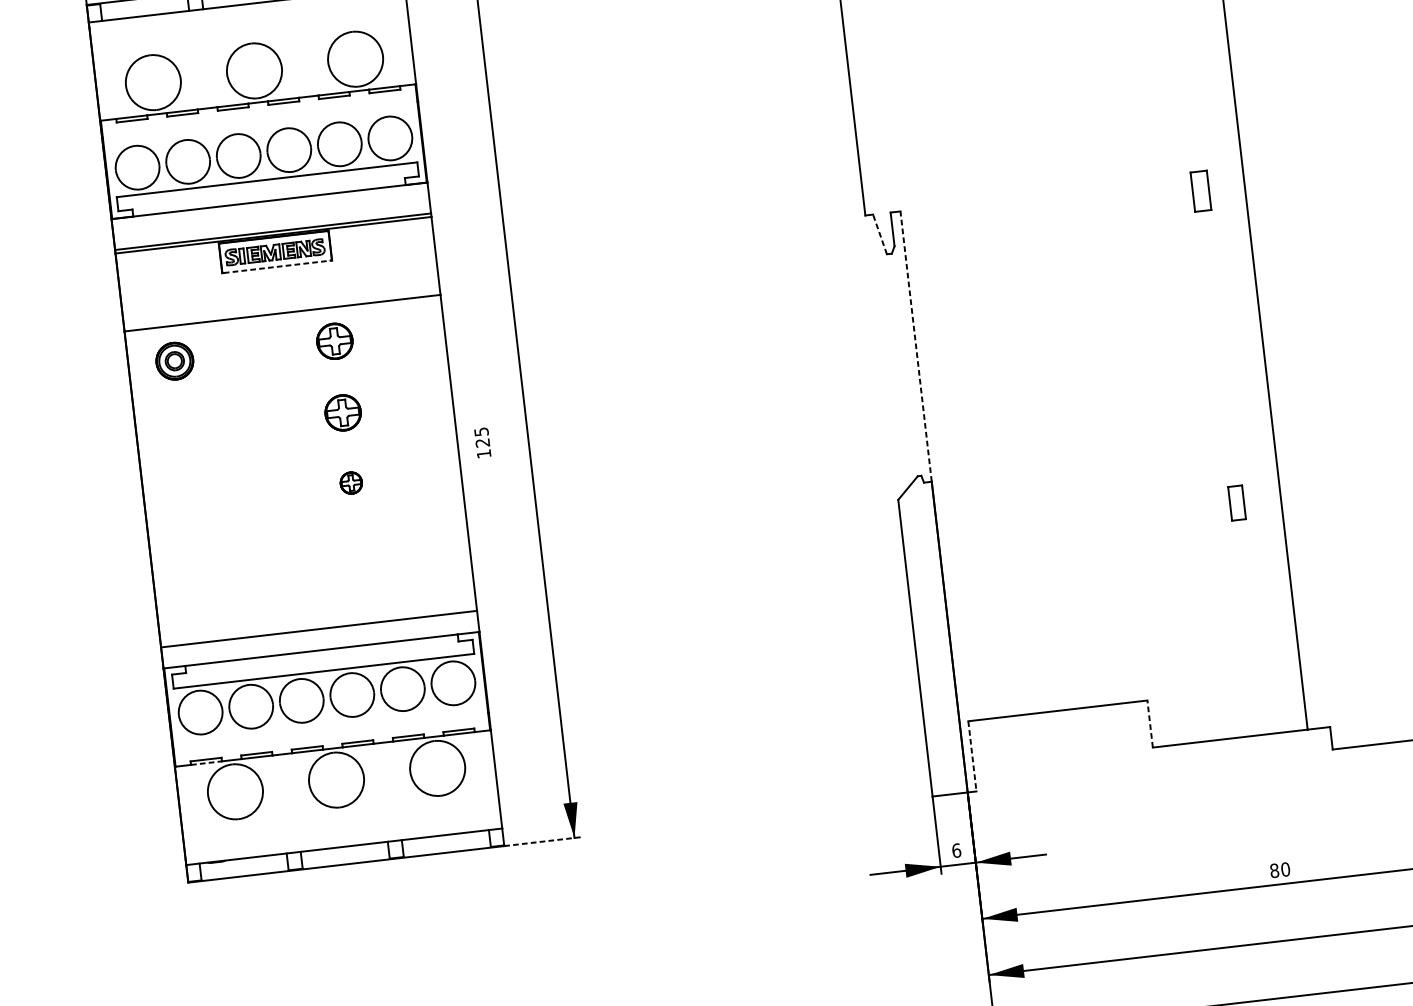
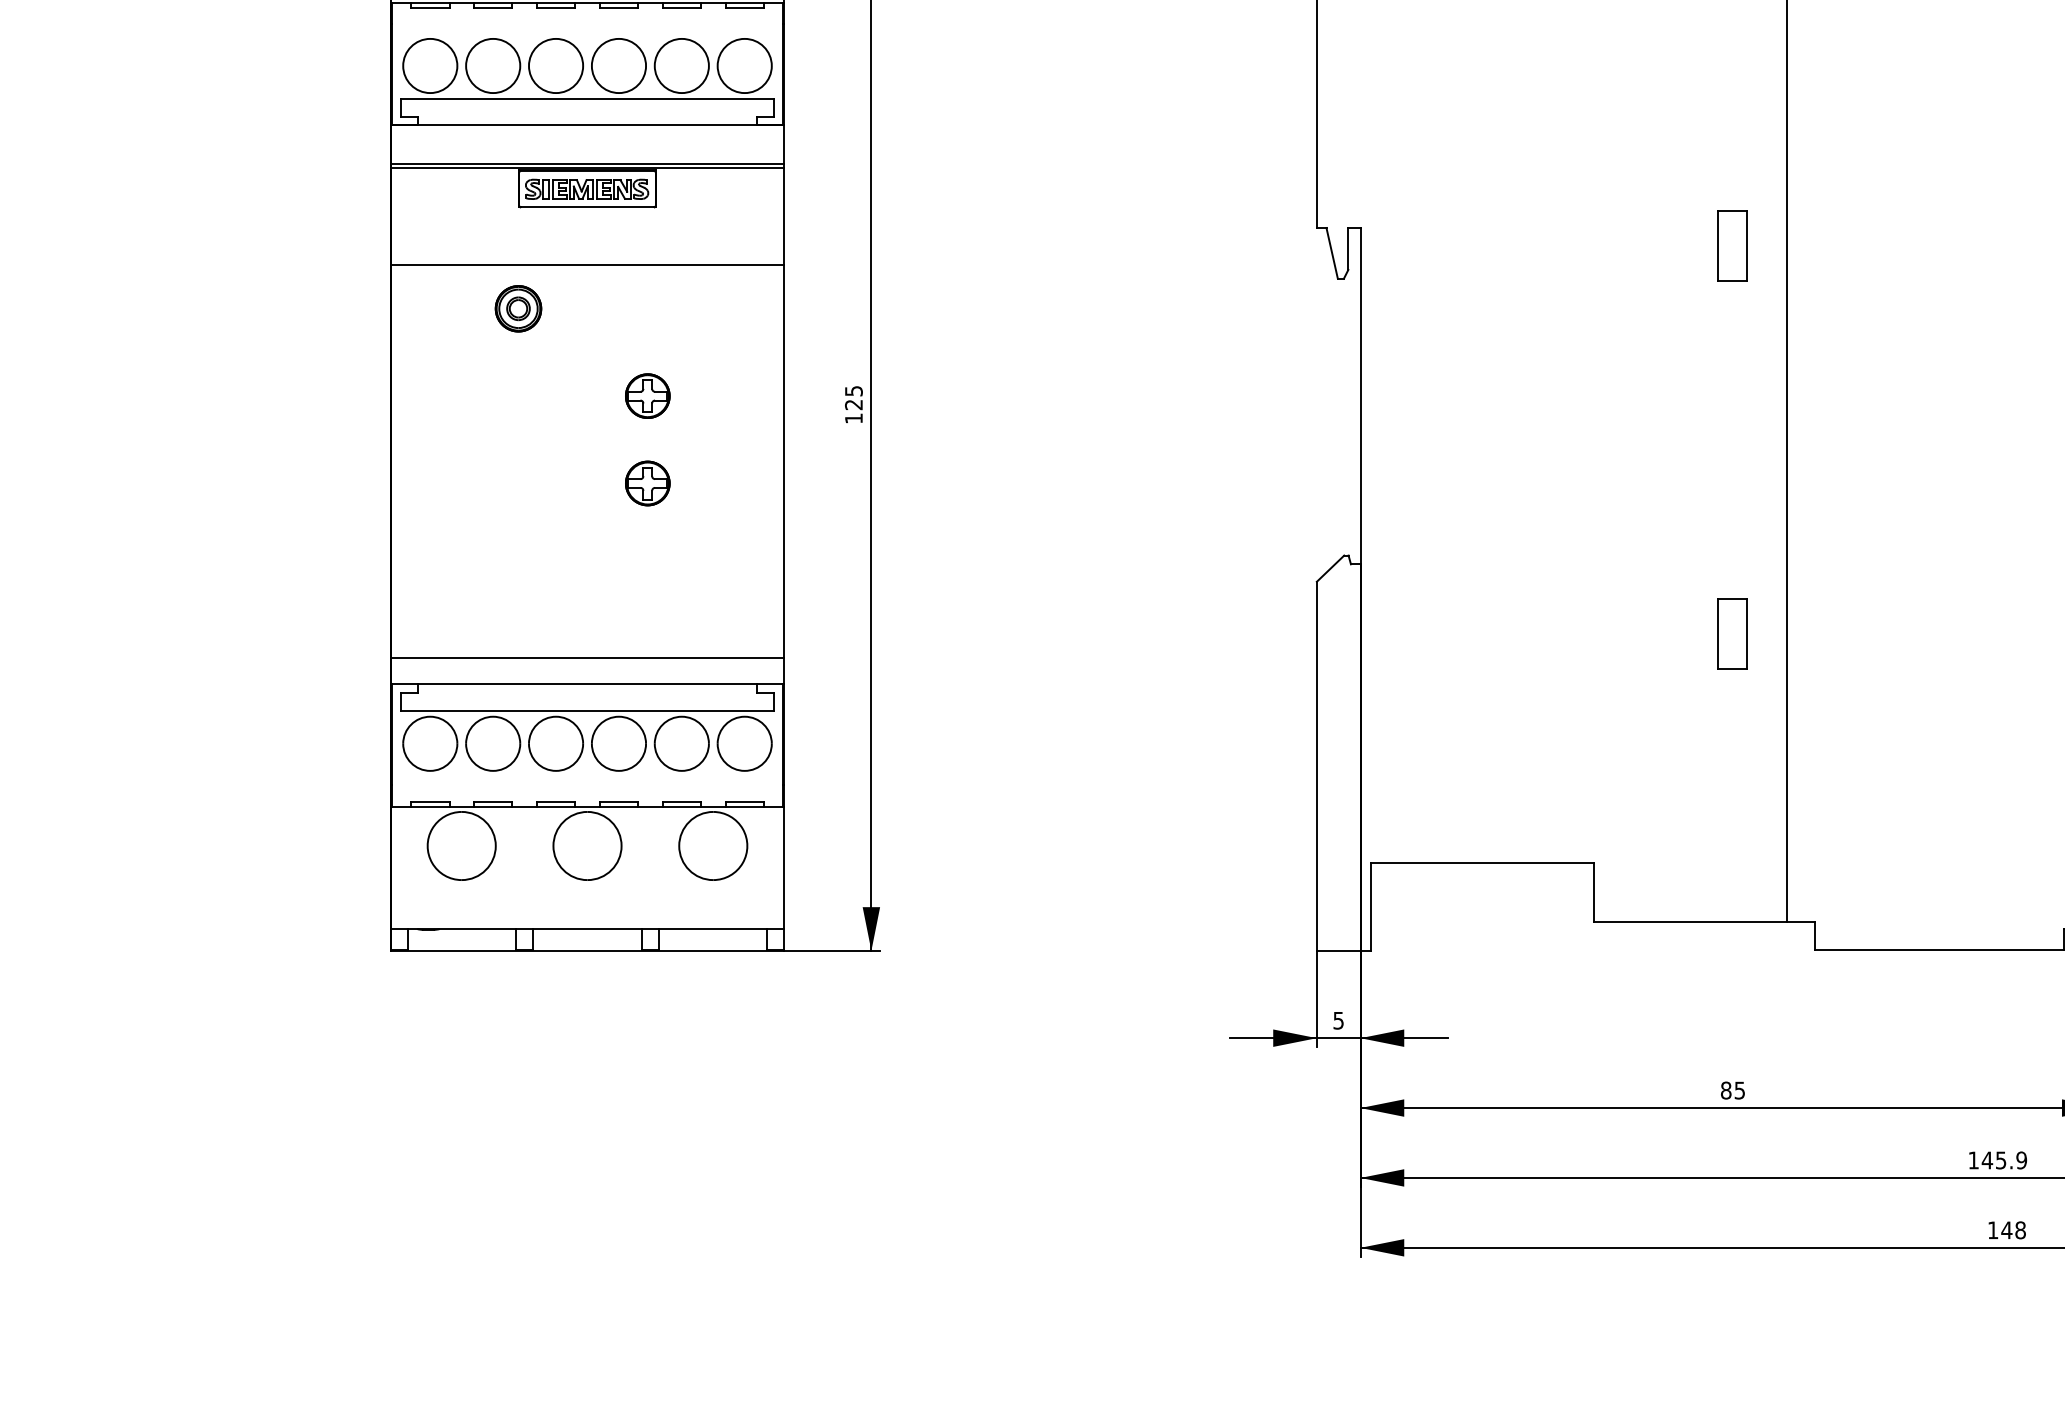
part: (1201, 190) -> (1732, 245), size x1.43
line: (880, 234) -> (1332, 253), dashed -> solid
line: (277, 266) -> (588, 207), dashed -> solid
part: (334, 340) -> (647, 306), removed
line: (916, 346) -> (1360, 395), dashed -> solid
part: (174, 360) -> (518, 308), moved
text: (482, 442) -> (853, 404), moved
part: (351, 483) -> (647, 483), size x1.67
part: (1237, 502) -> (1732, 633), size x1.67
line: (1150, 723) -> (1594, 892), dashed -> solid
line: (972, 756) -> (1371, 907), dashed -> solid
line: (206, 762) -> (430, 806), dashed -> solid
line: (543, 841) -> (832, 950), dashed -> solid
text: (956, 850) -> (1338, 1020), 6 -> 5
text: (1285, 869) -> (1739, 1090), 80 -> 85

